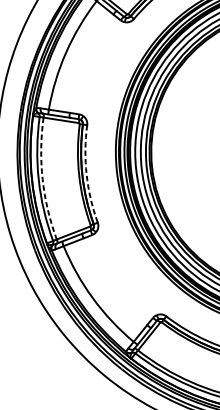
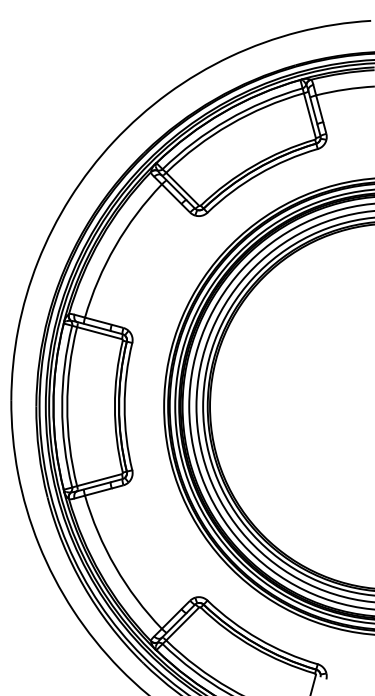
arc: (86, 174) -> (124, 406), dashed -> solid
arc: (42, 179) -> (67, 406), dashed -> solid

